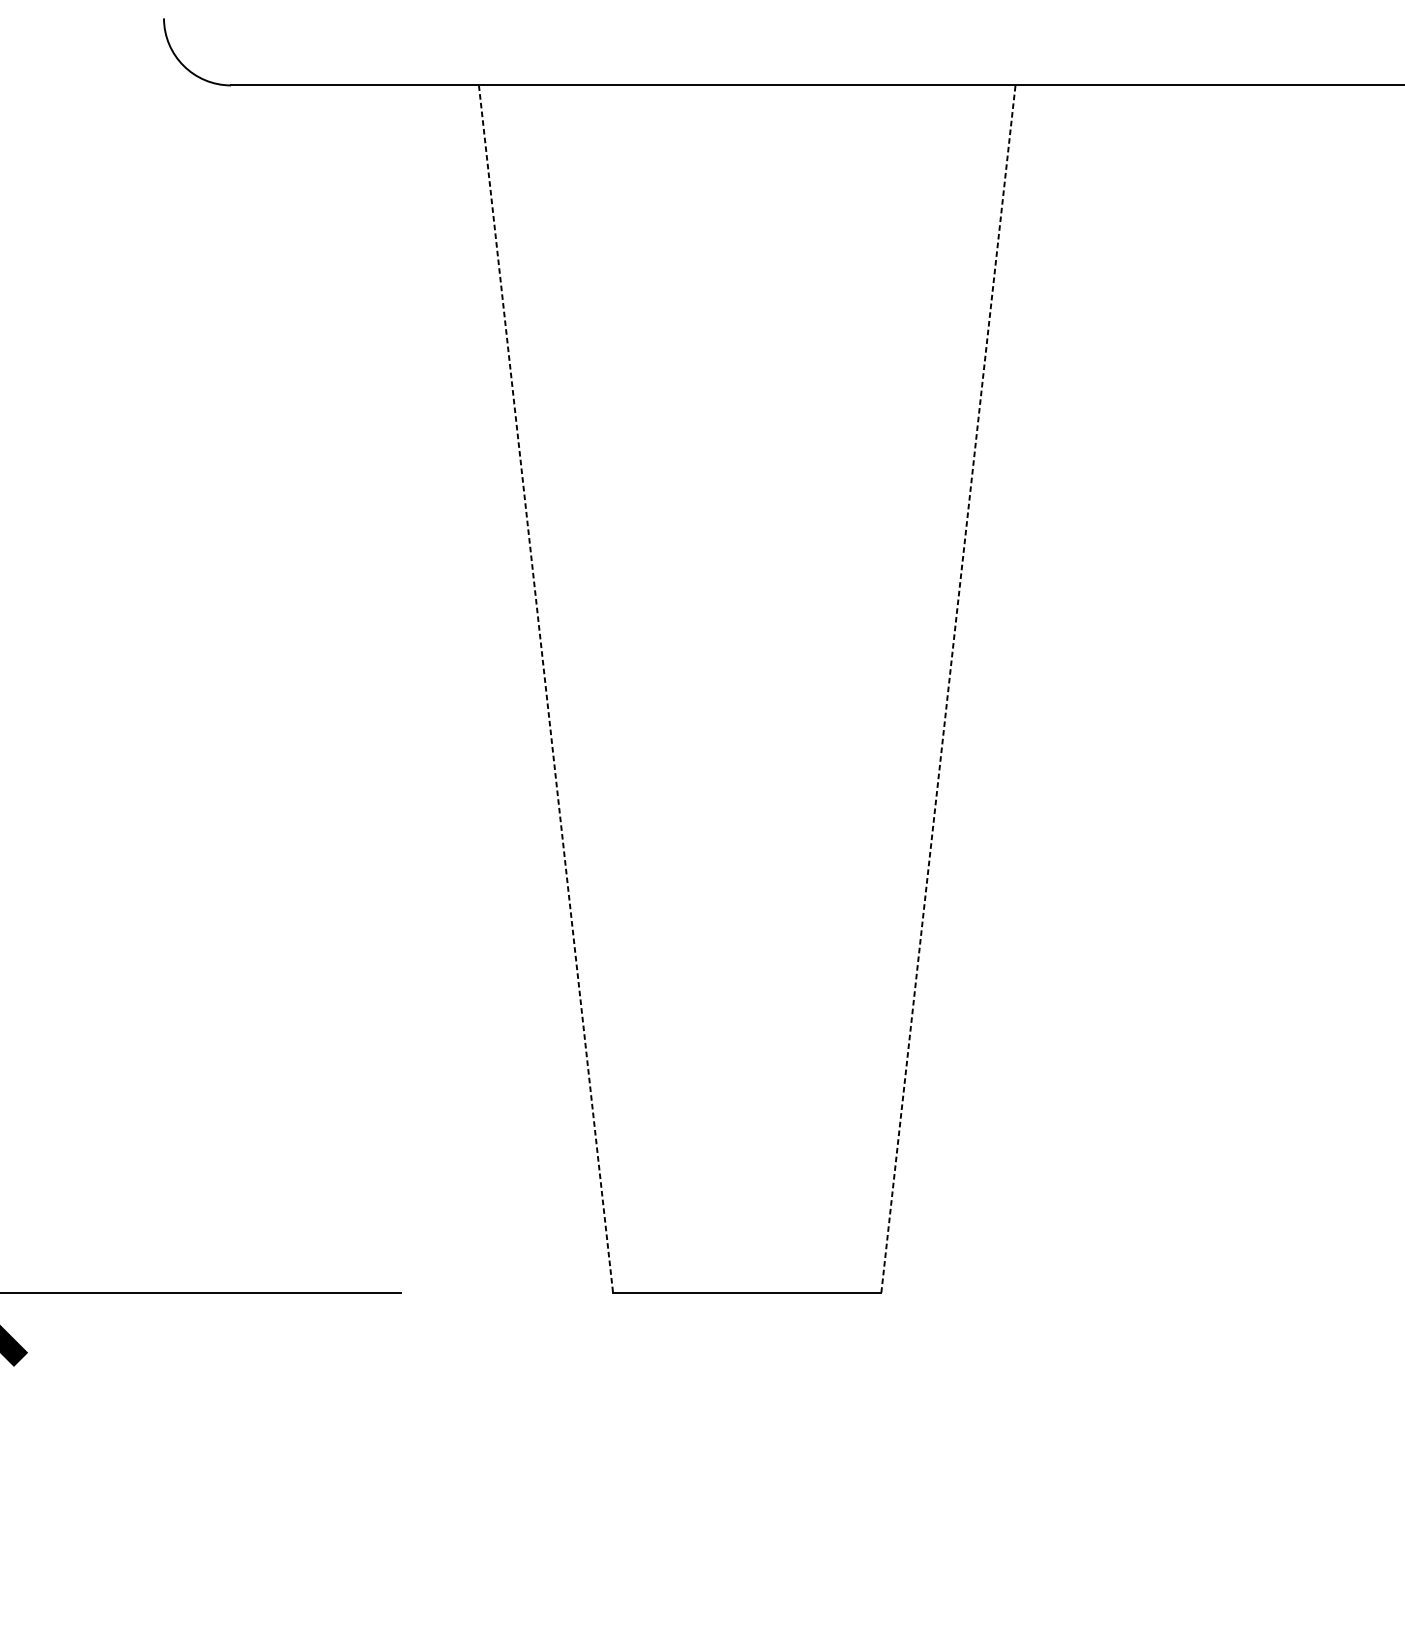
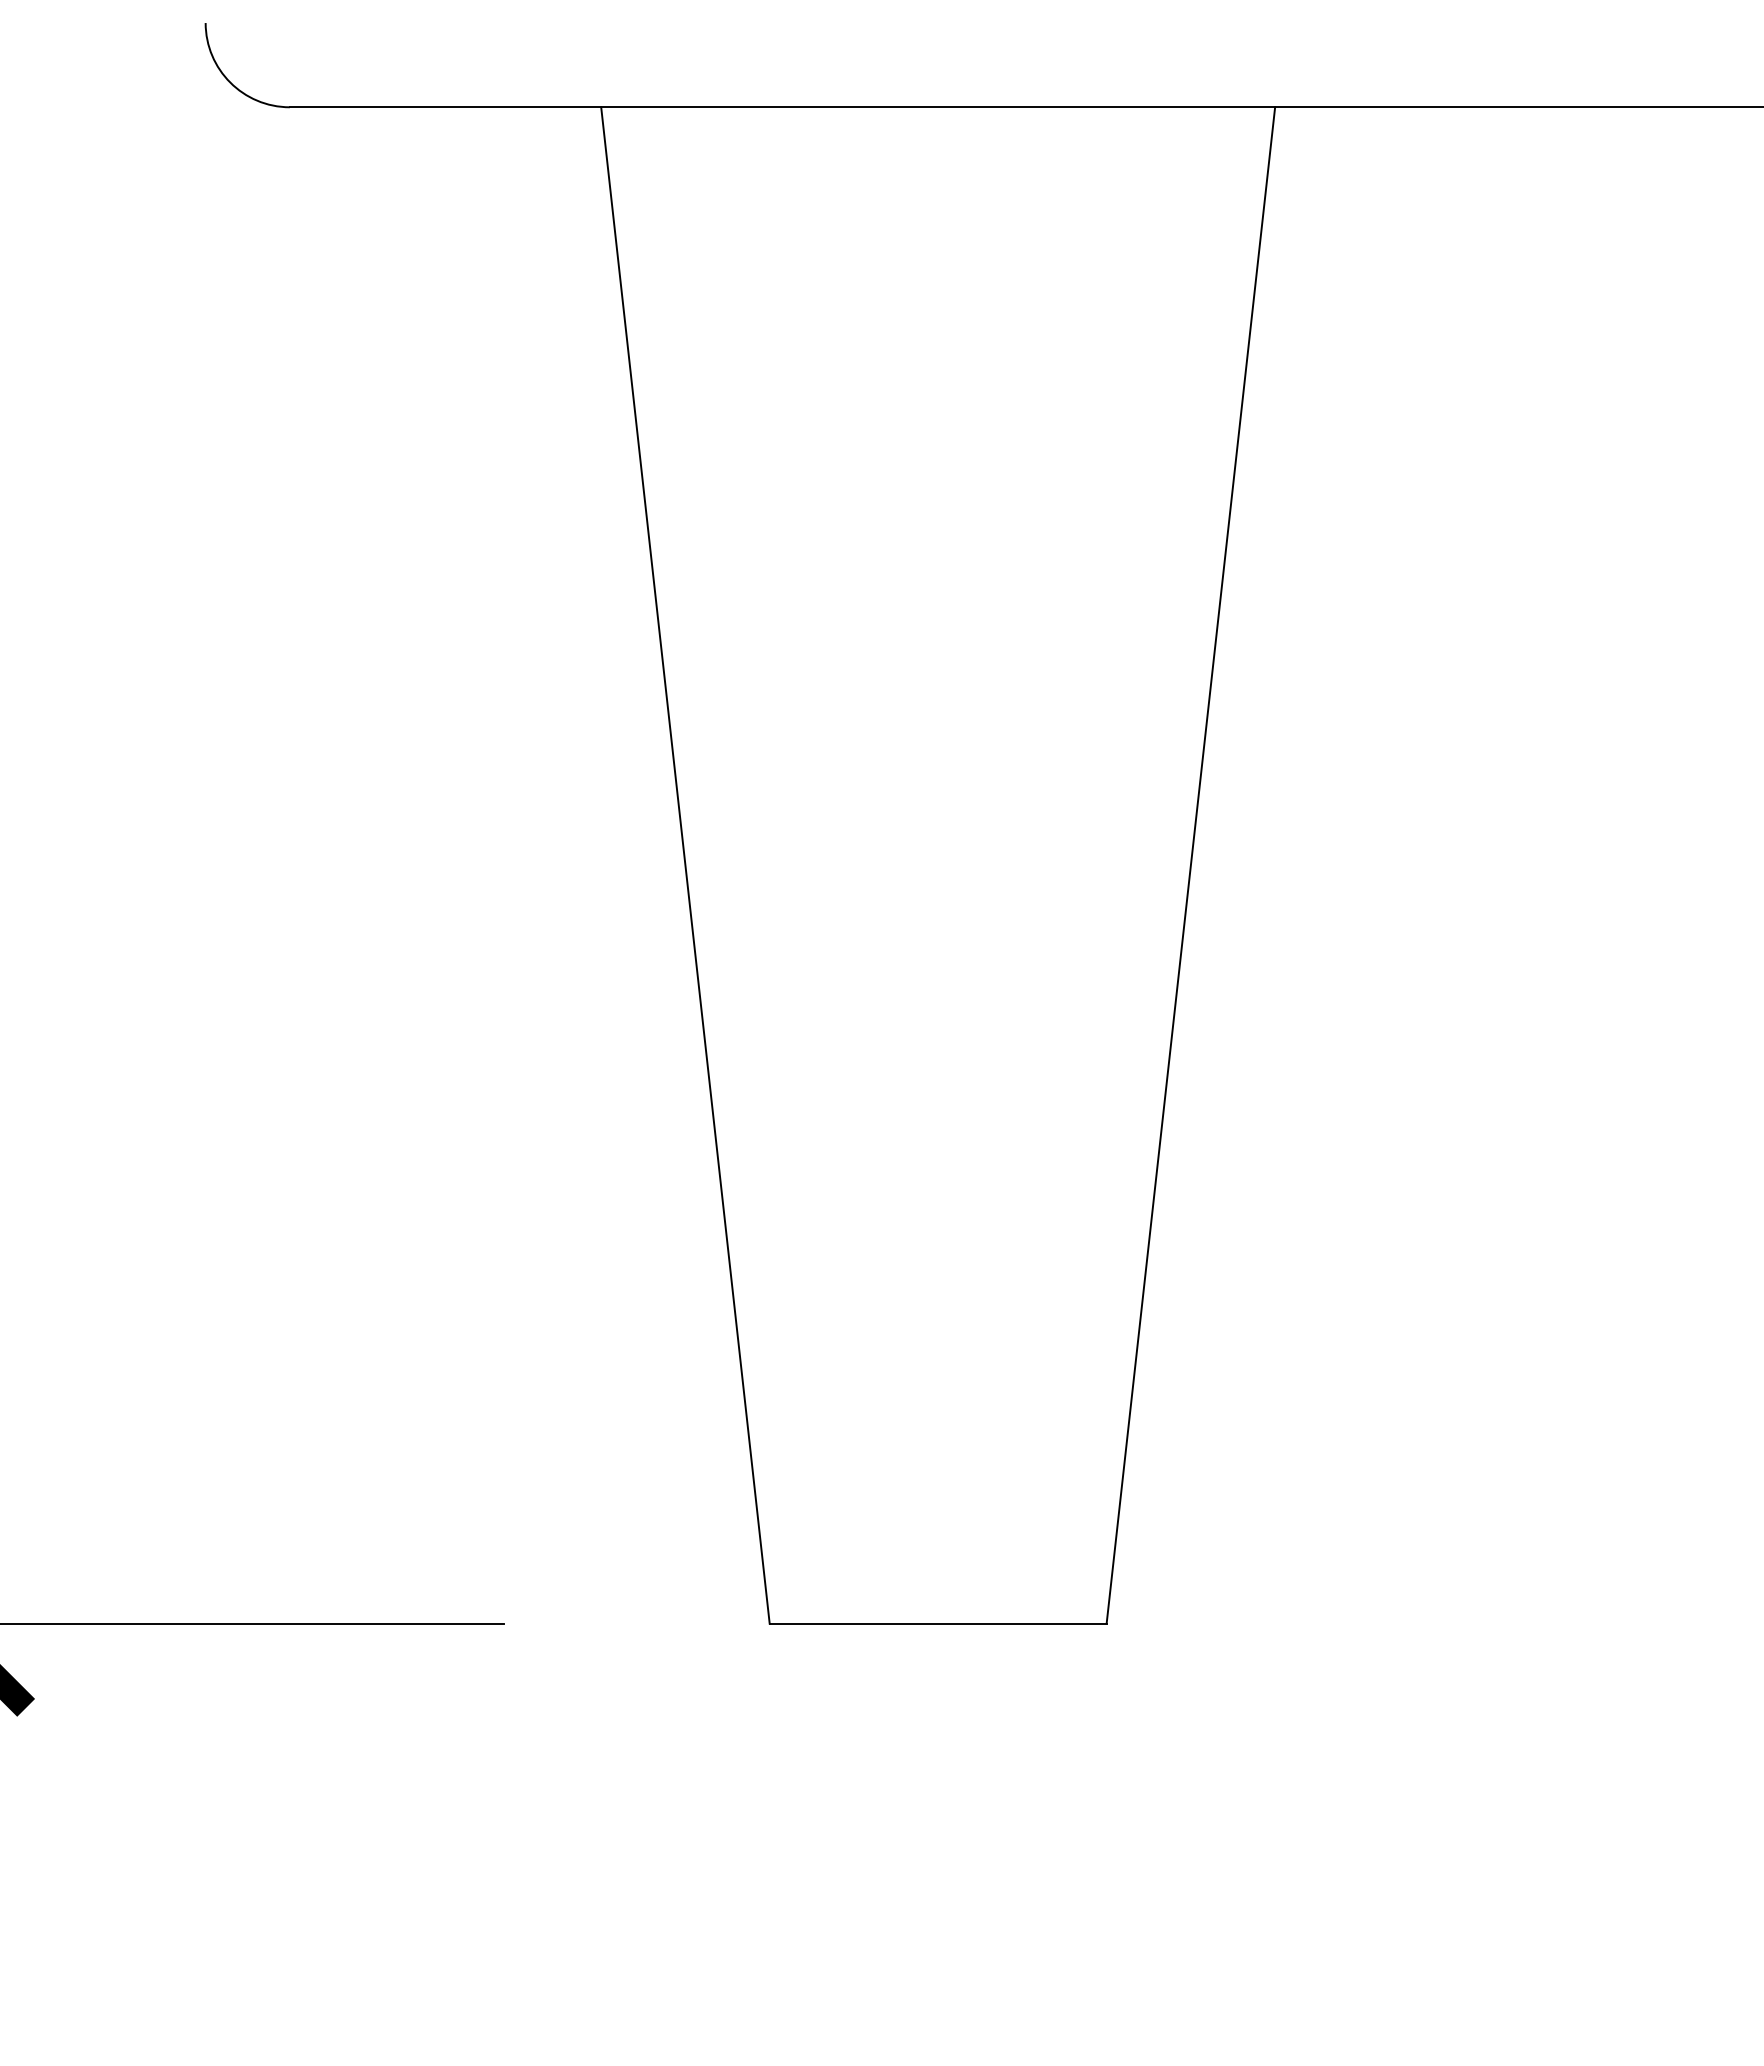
line: (546, 689) -> (685, 865), dashed -> solid
line: (948, 689) -> (1190, 865), dashed -> solid

